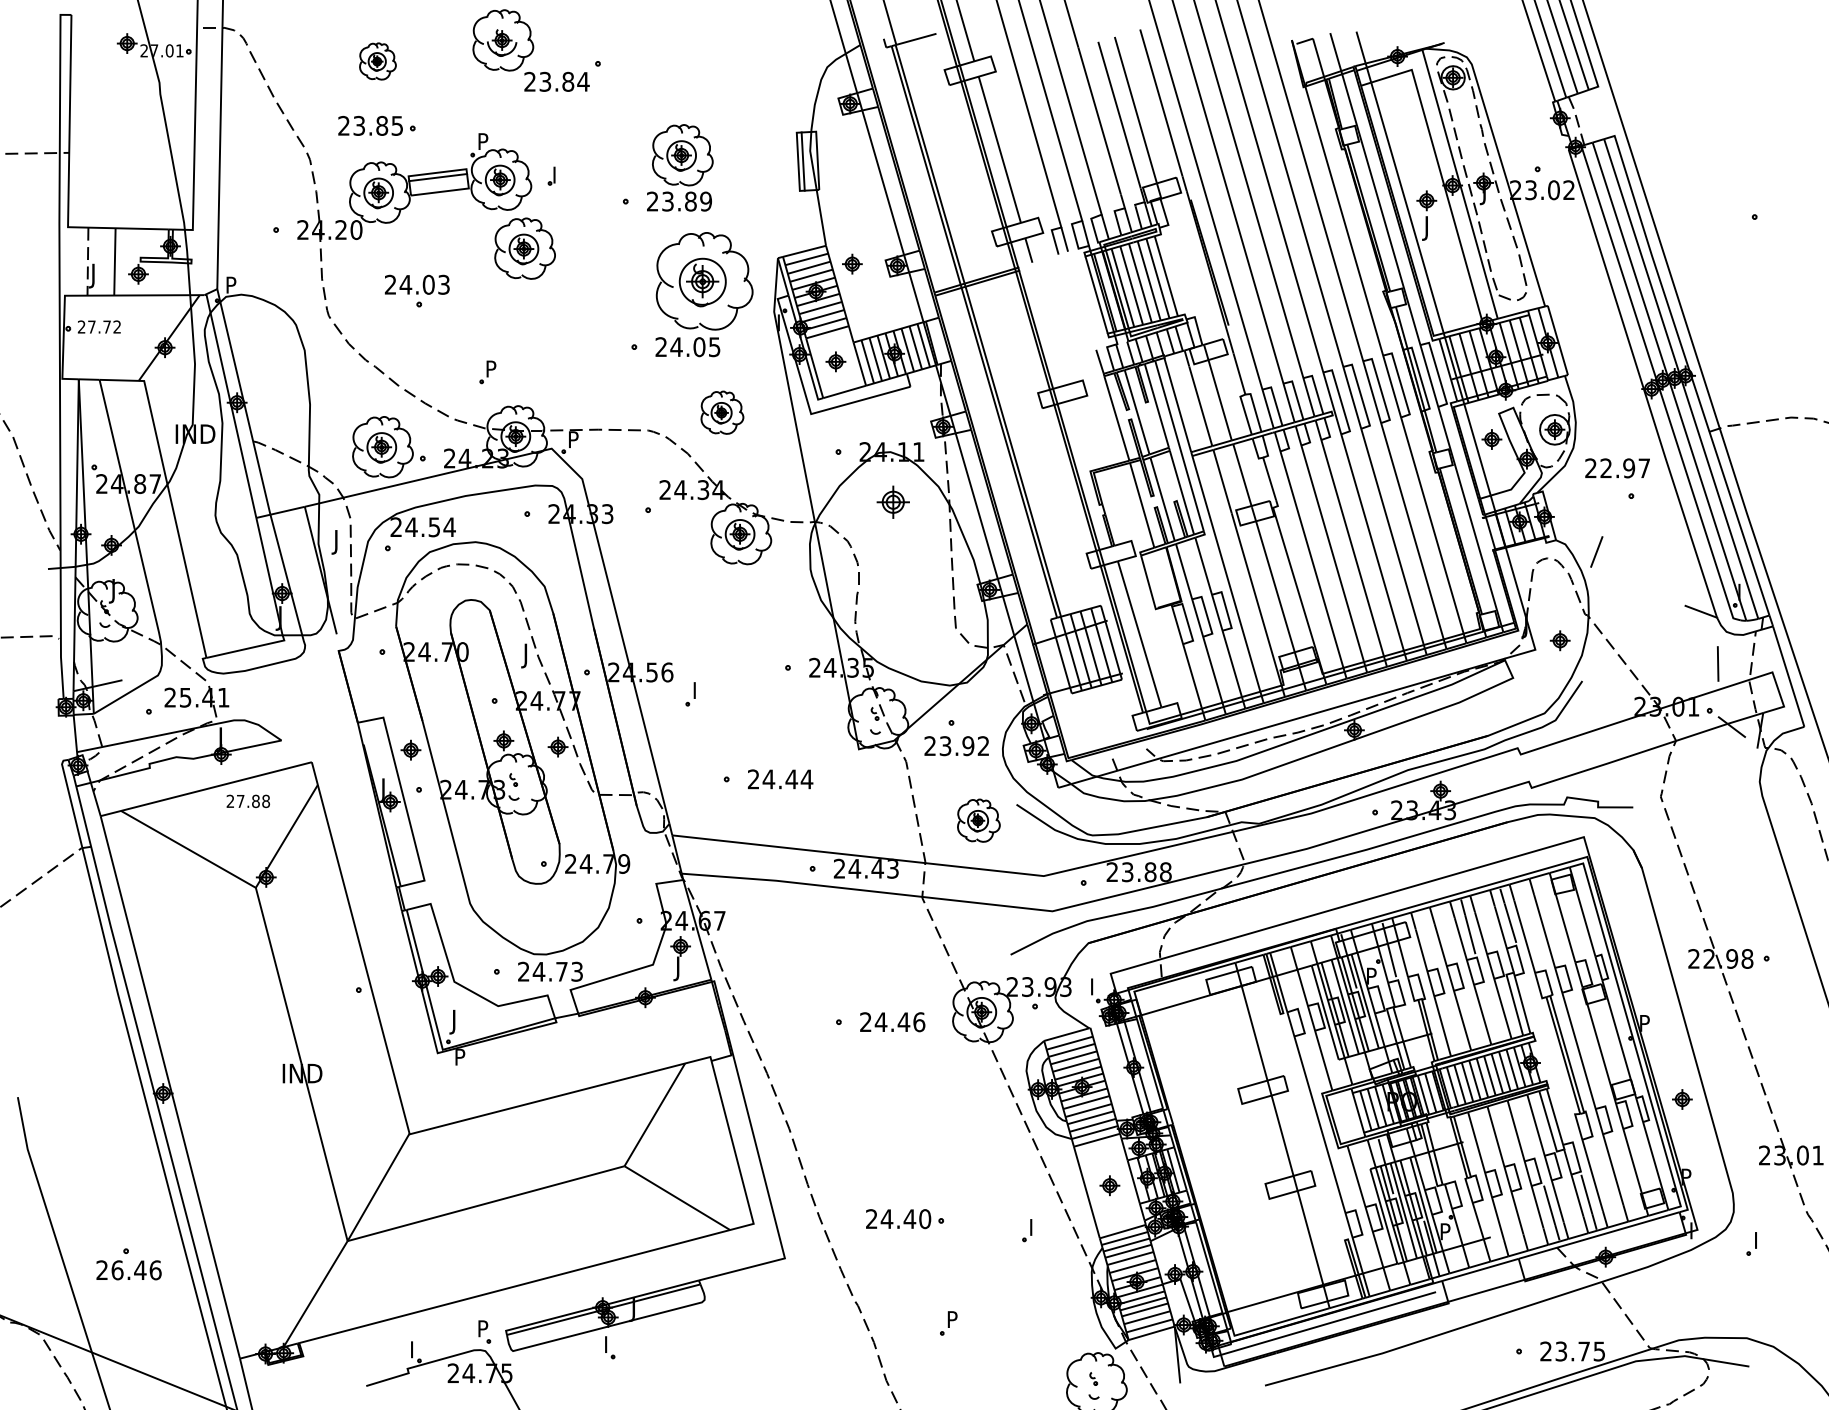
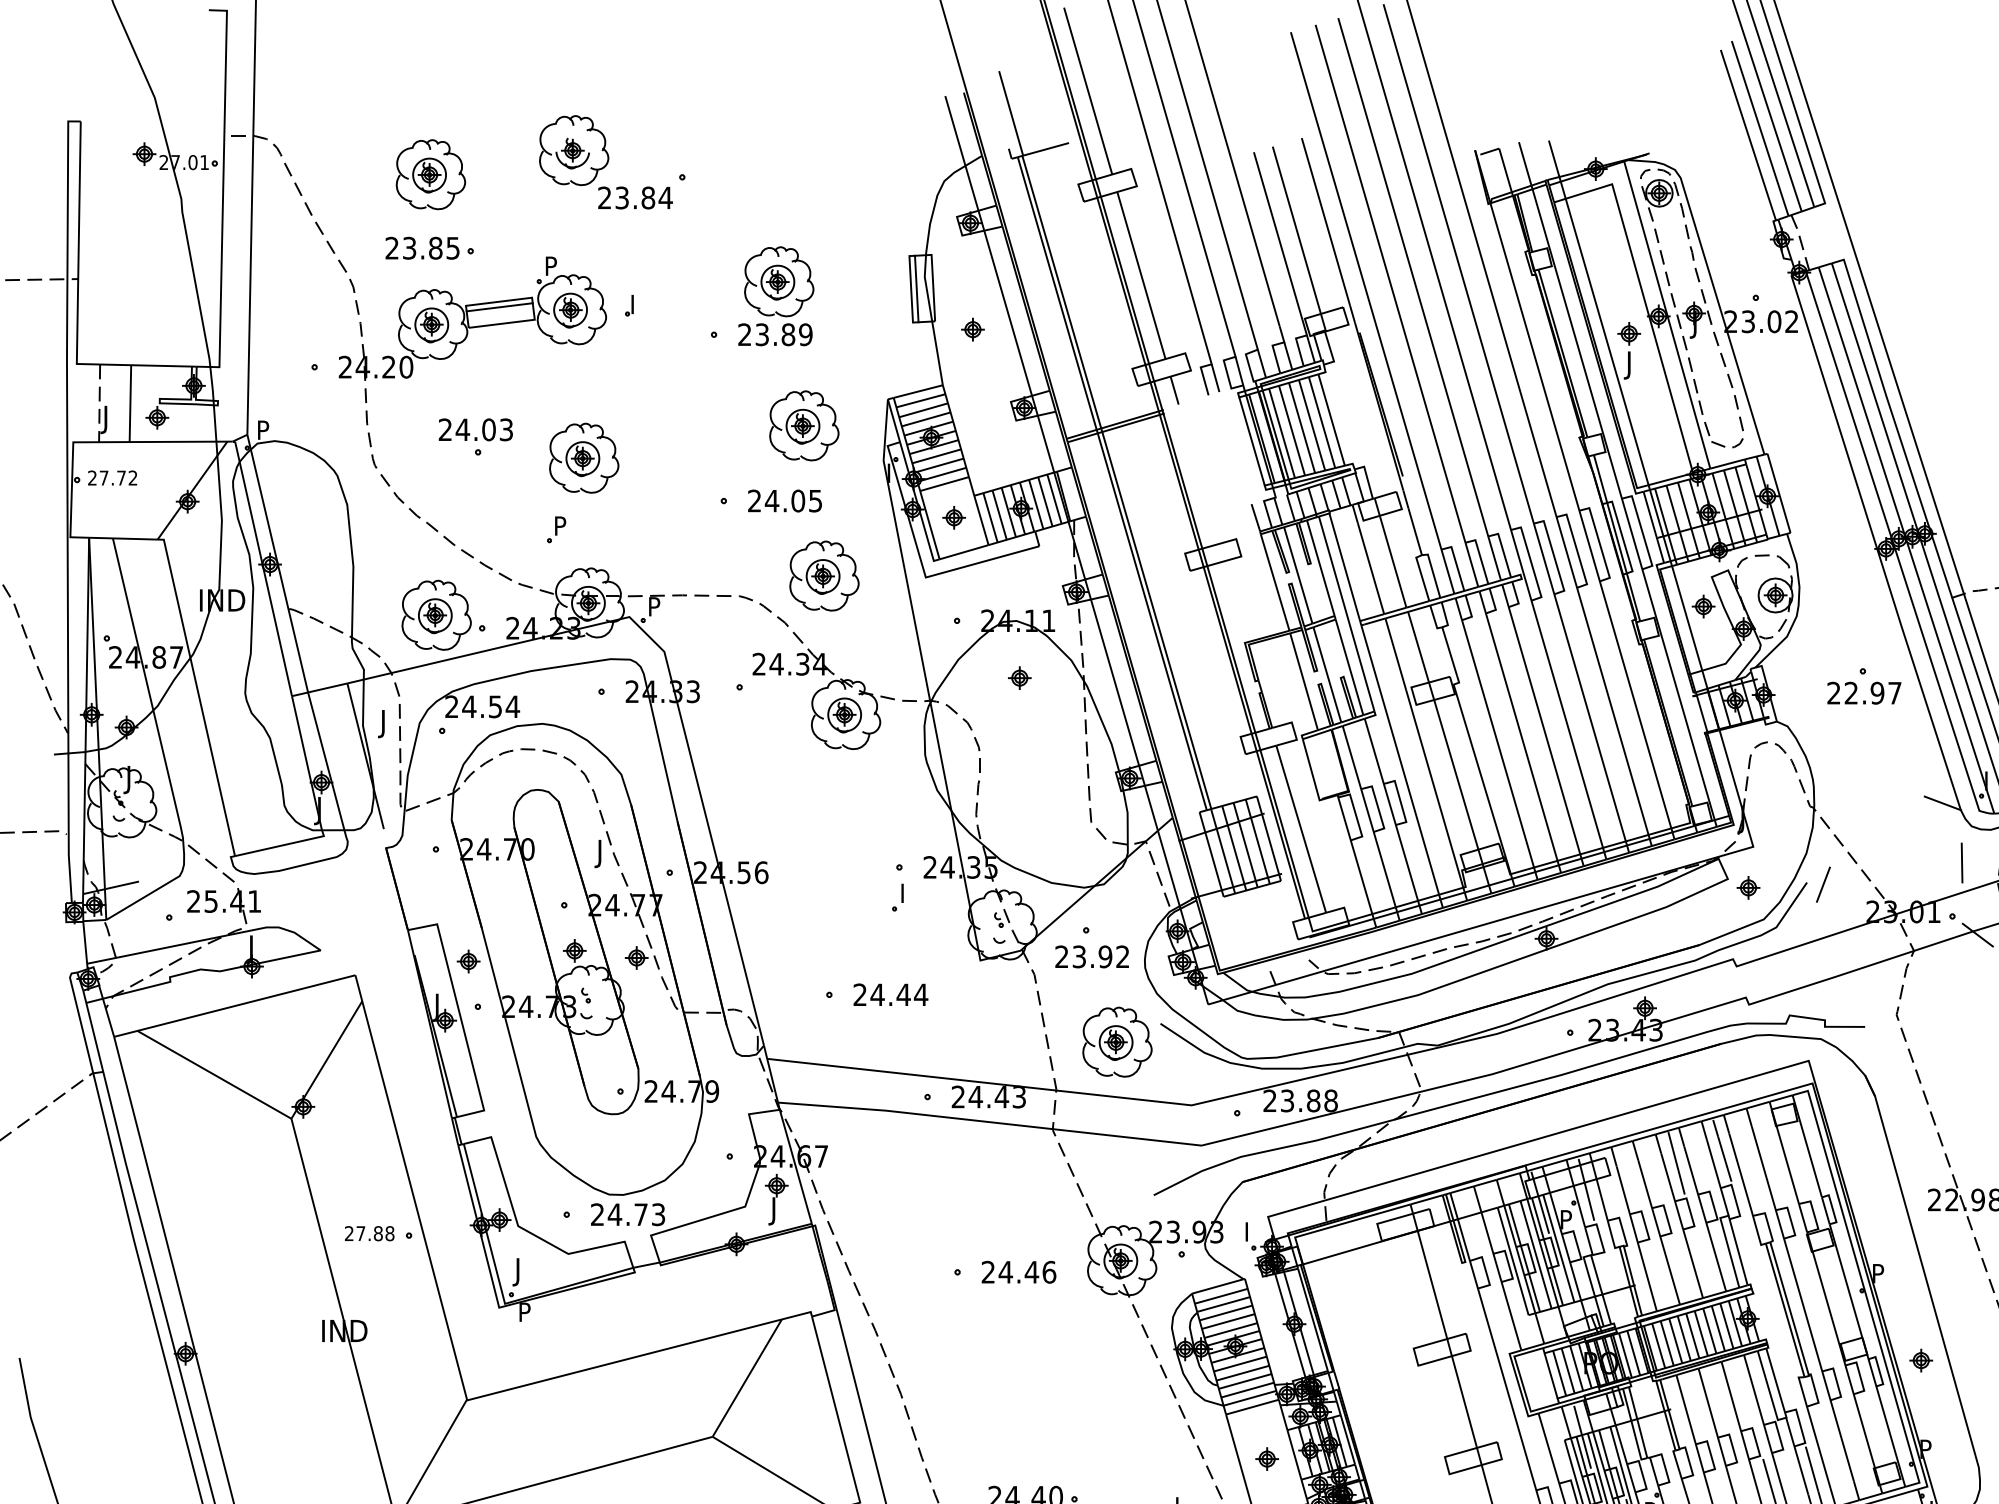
part: (377, 61) -> (430, 174), size x1.67
part: (524, 248) -> (583, 458), moved
part: (852, 263) -> (973, 328), moved
part: (704, 281) -> (804, 426), size x0.62
part: (722, 412) -> (824, 575), size x1.43
text: (1617, 468) -> (1864, 693), moved
part: (893, 501) -> (1019, 677), size x0.62
line: (1596, 551) -> (1823, 884), moved
part: (1559, 640) -> (1747, 887), moved
part: (690, 694) -> (897, 897), moved
text: (247, 800) -> (368, 1232), moved
part: (978, 820) -> (1117, 1041), size x1.43

